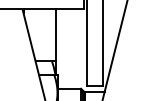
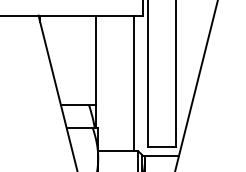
line: (78, 48) -> (134, 82), added

